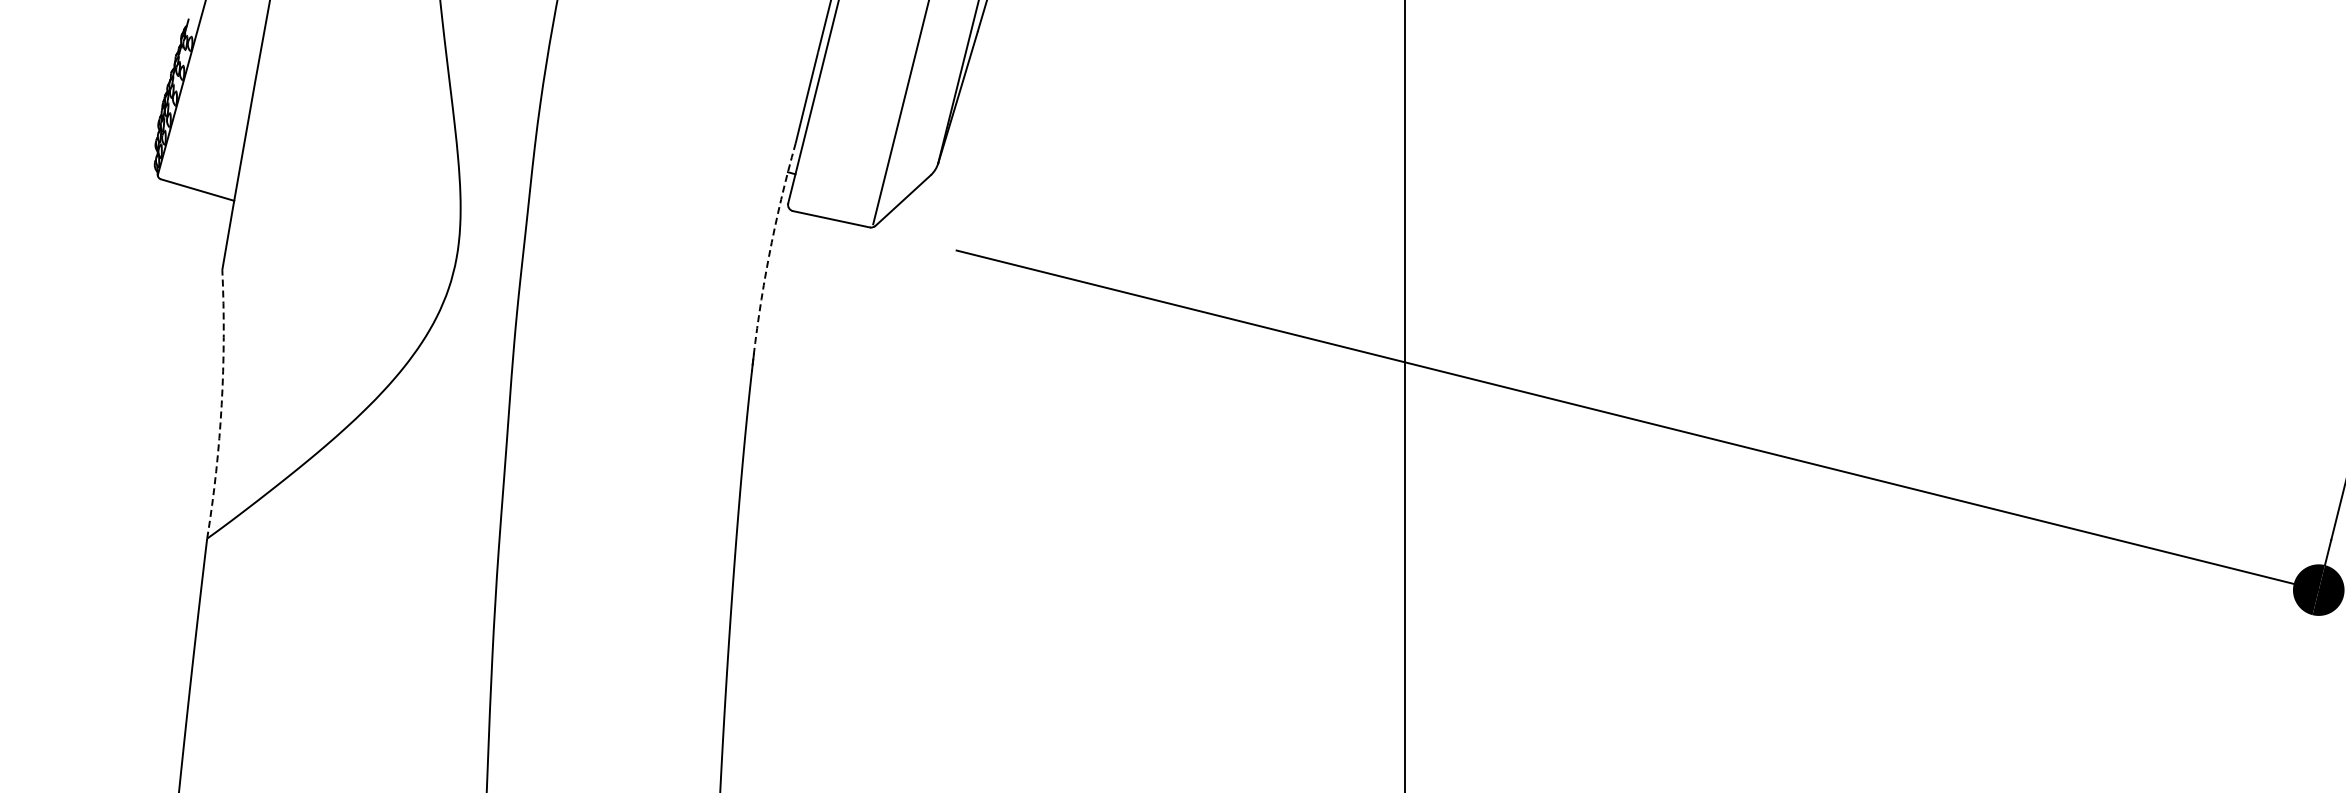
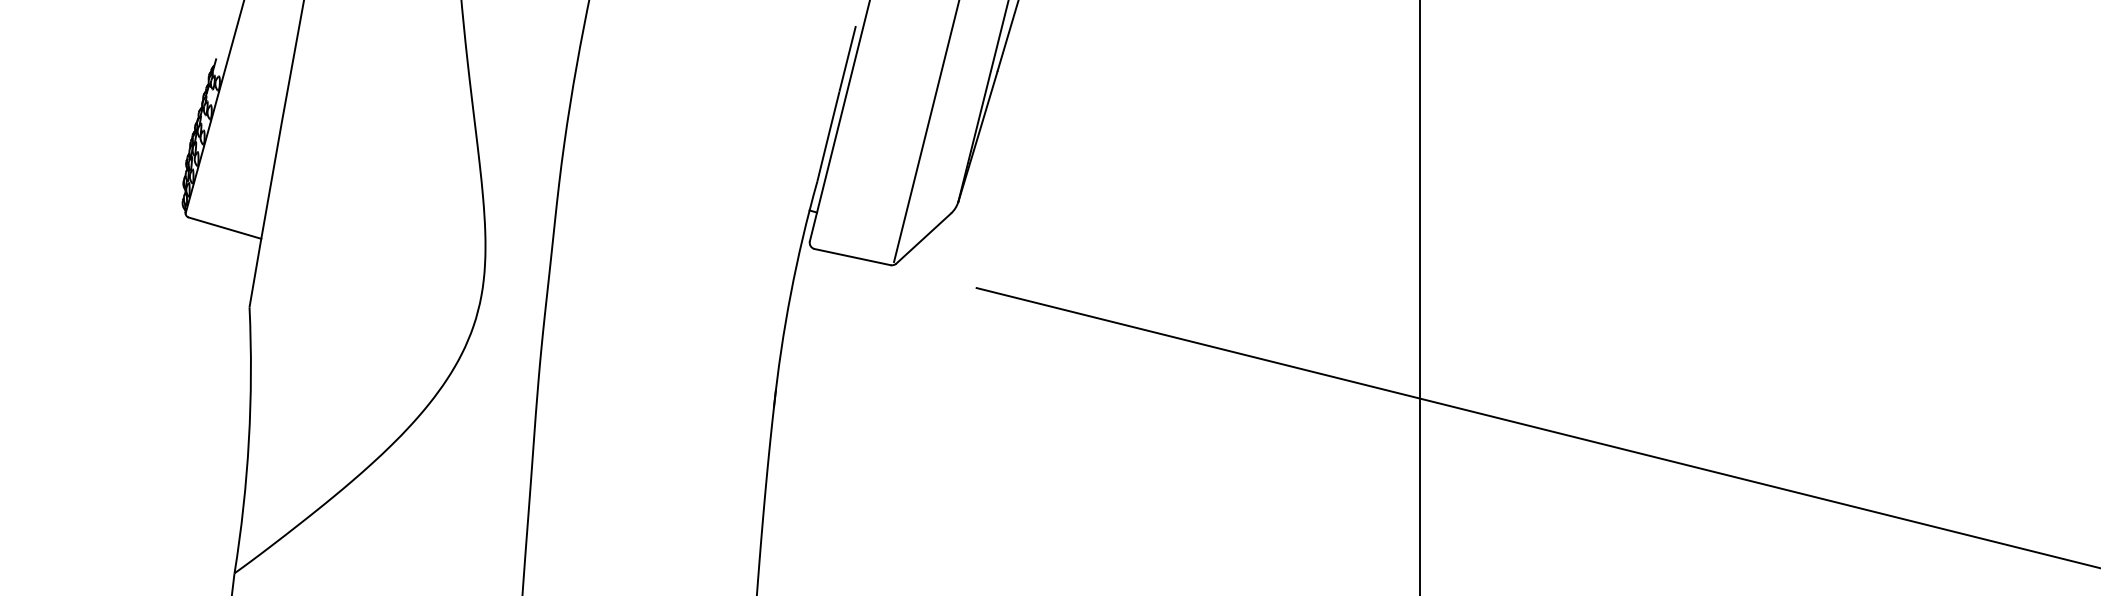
arc: (769, 256) -> (791, 293), dashed -> solid
arc: (221, 404) -> (248, 440), dashed -> solid

